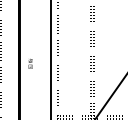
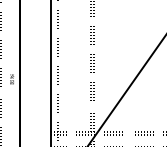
text: (30, 63) -> (11, 79), moved

